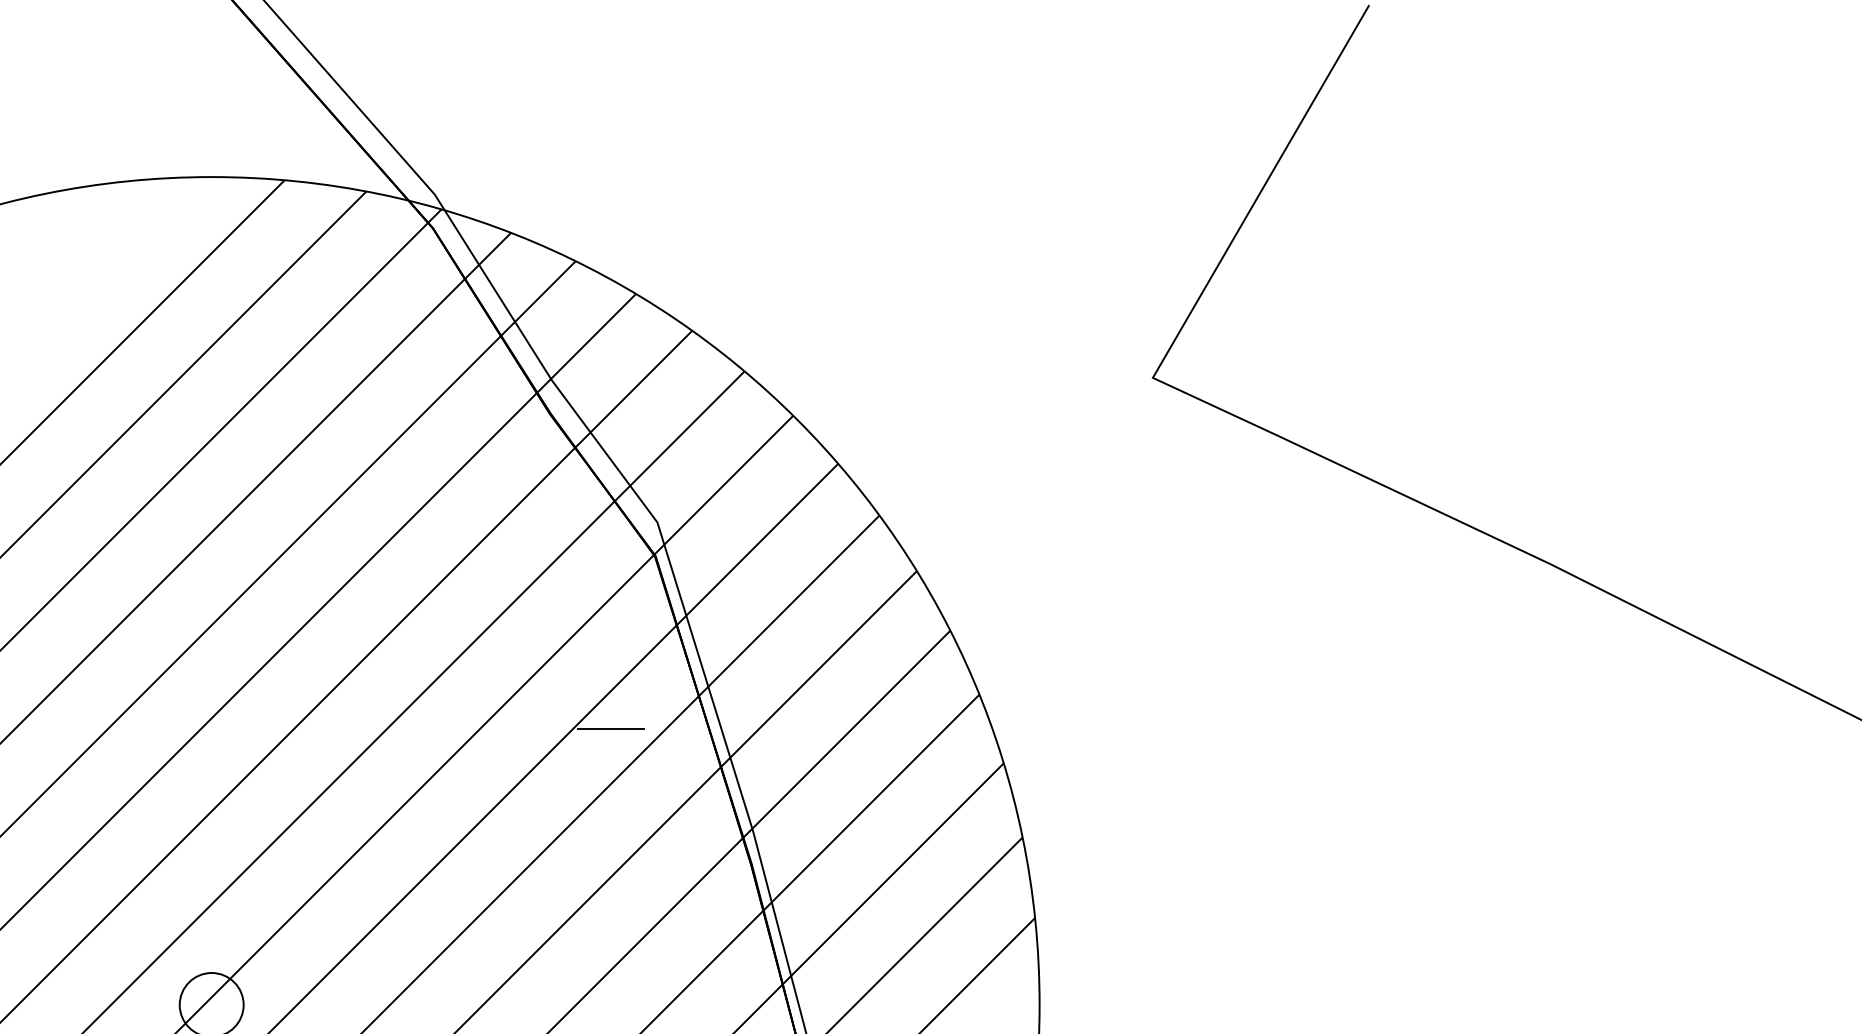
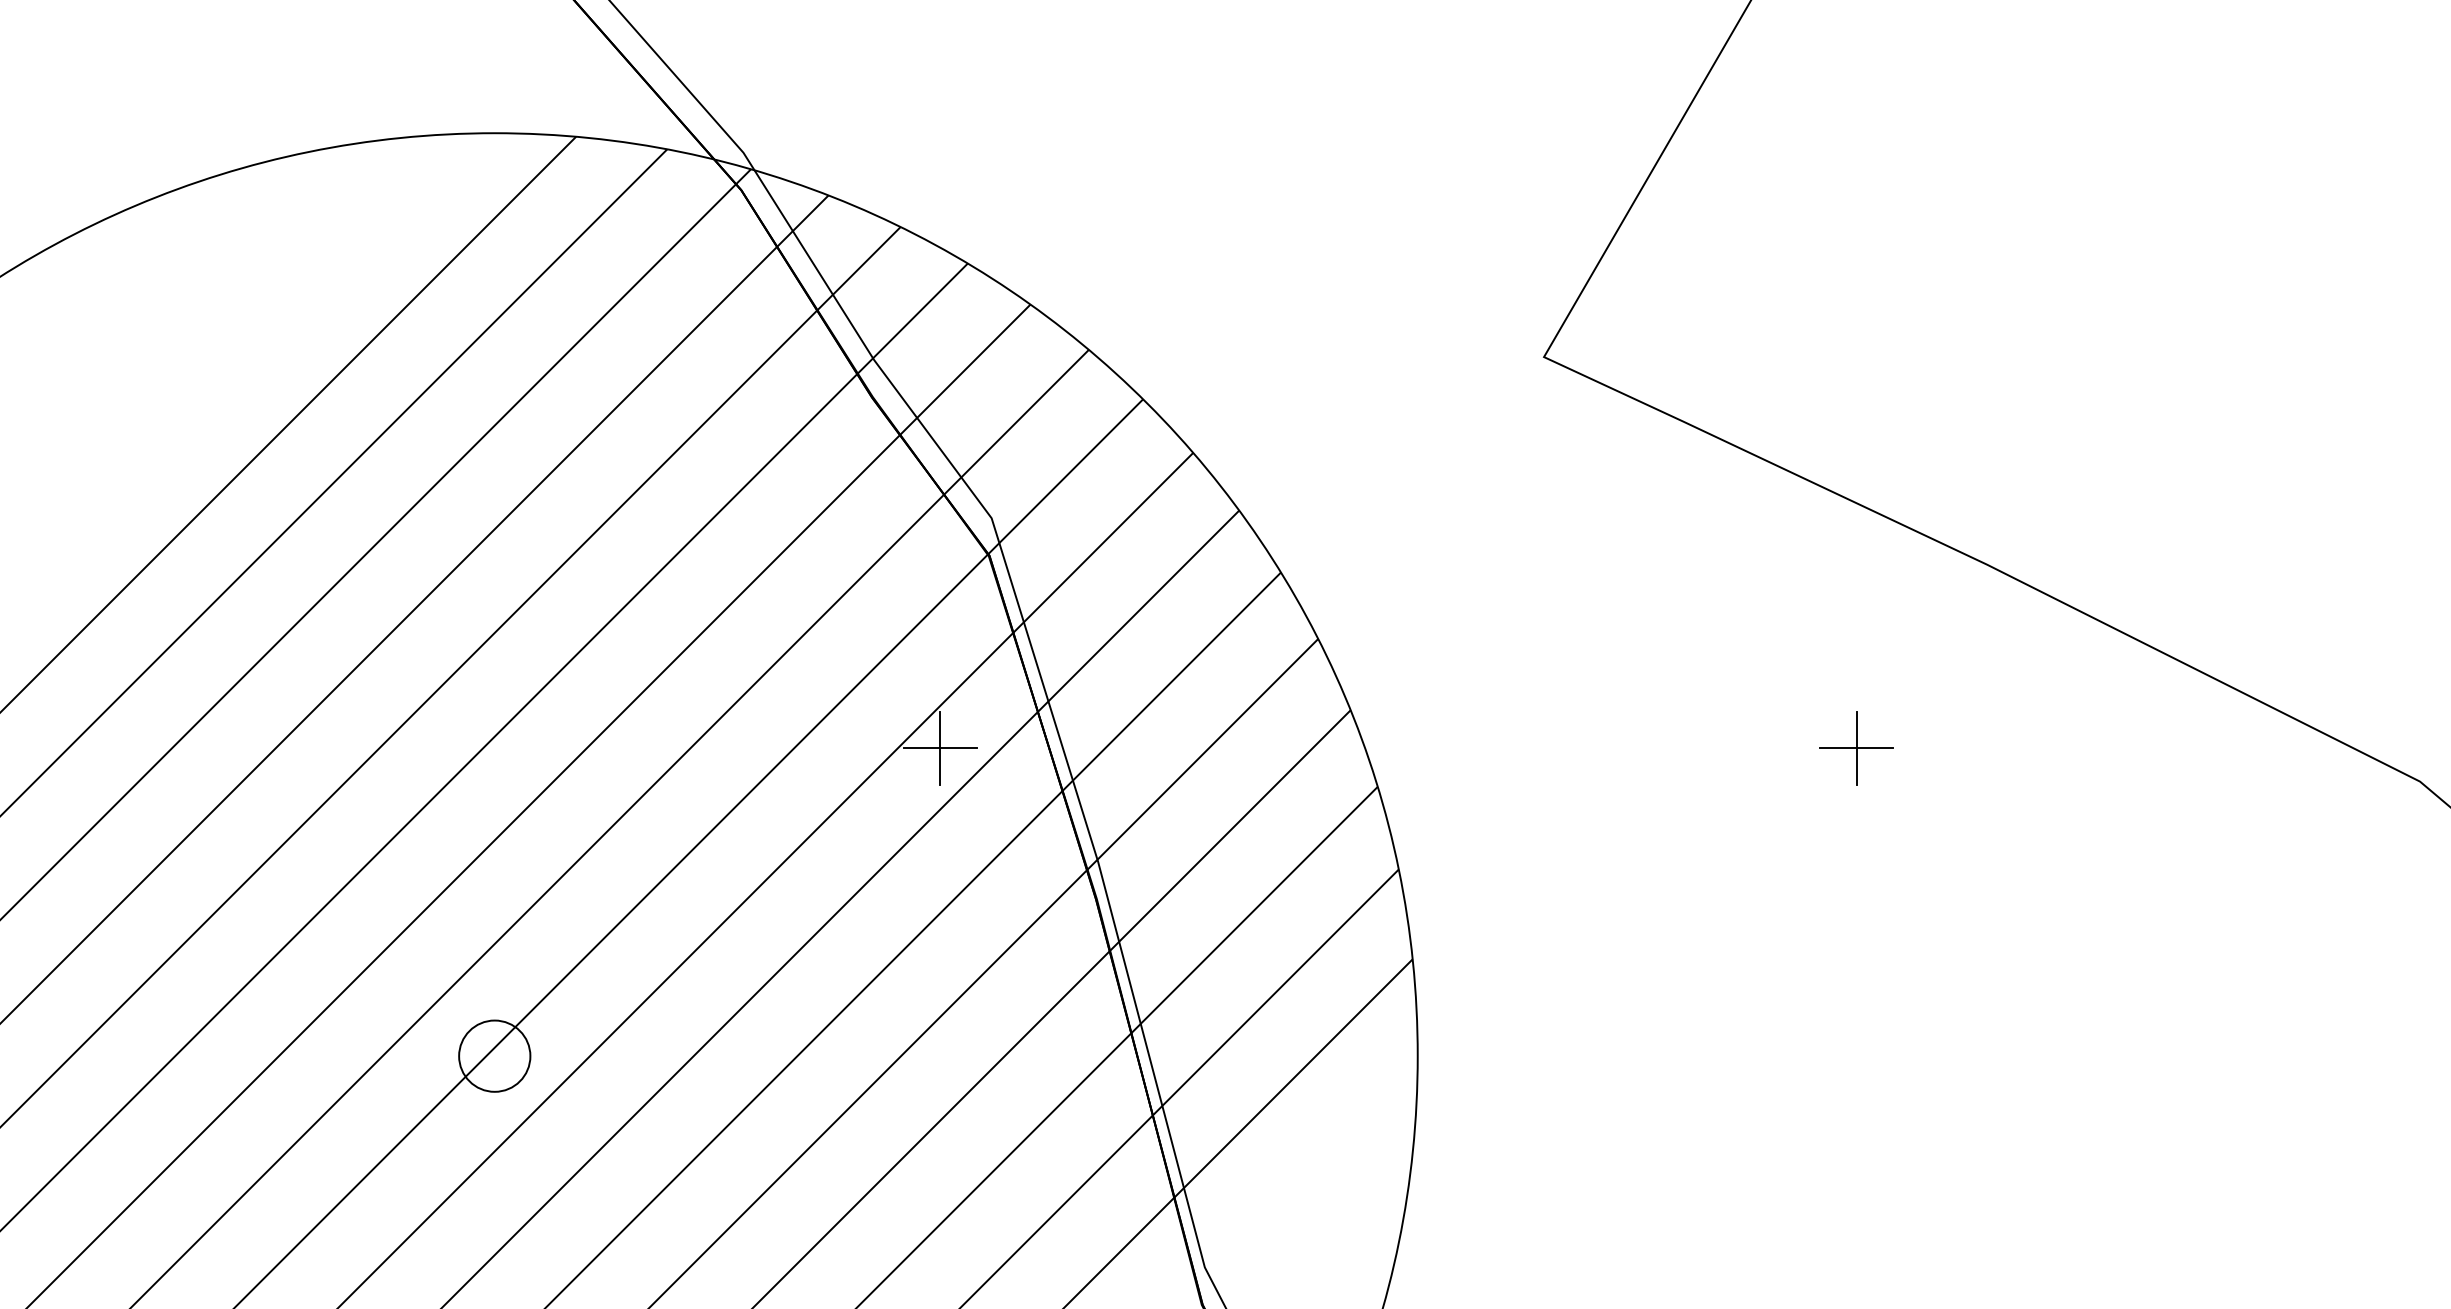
line: (611, 728) -> (940, 748), added
part: (1433, 728) -> (1856, 748), added

